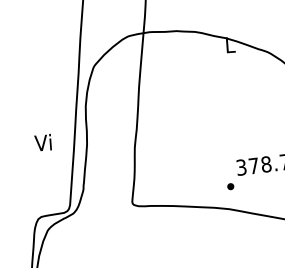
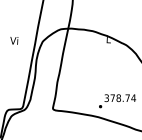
text: (43, 142) -> (14, 40), moved

